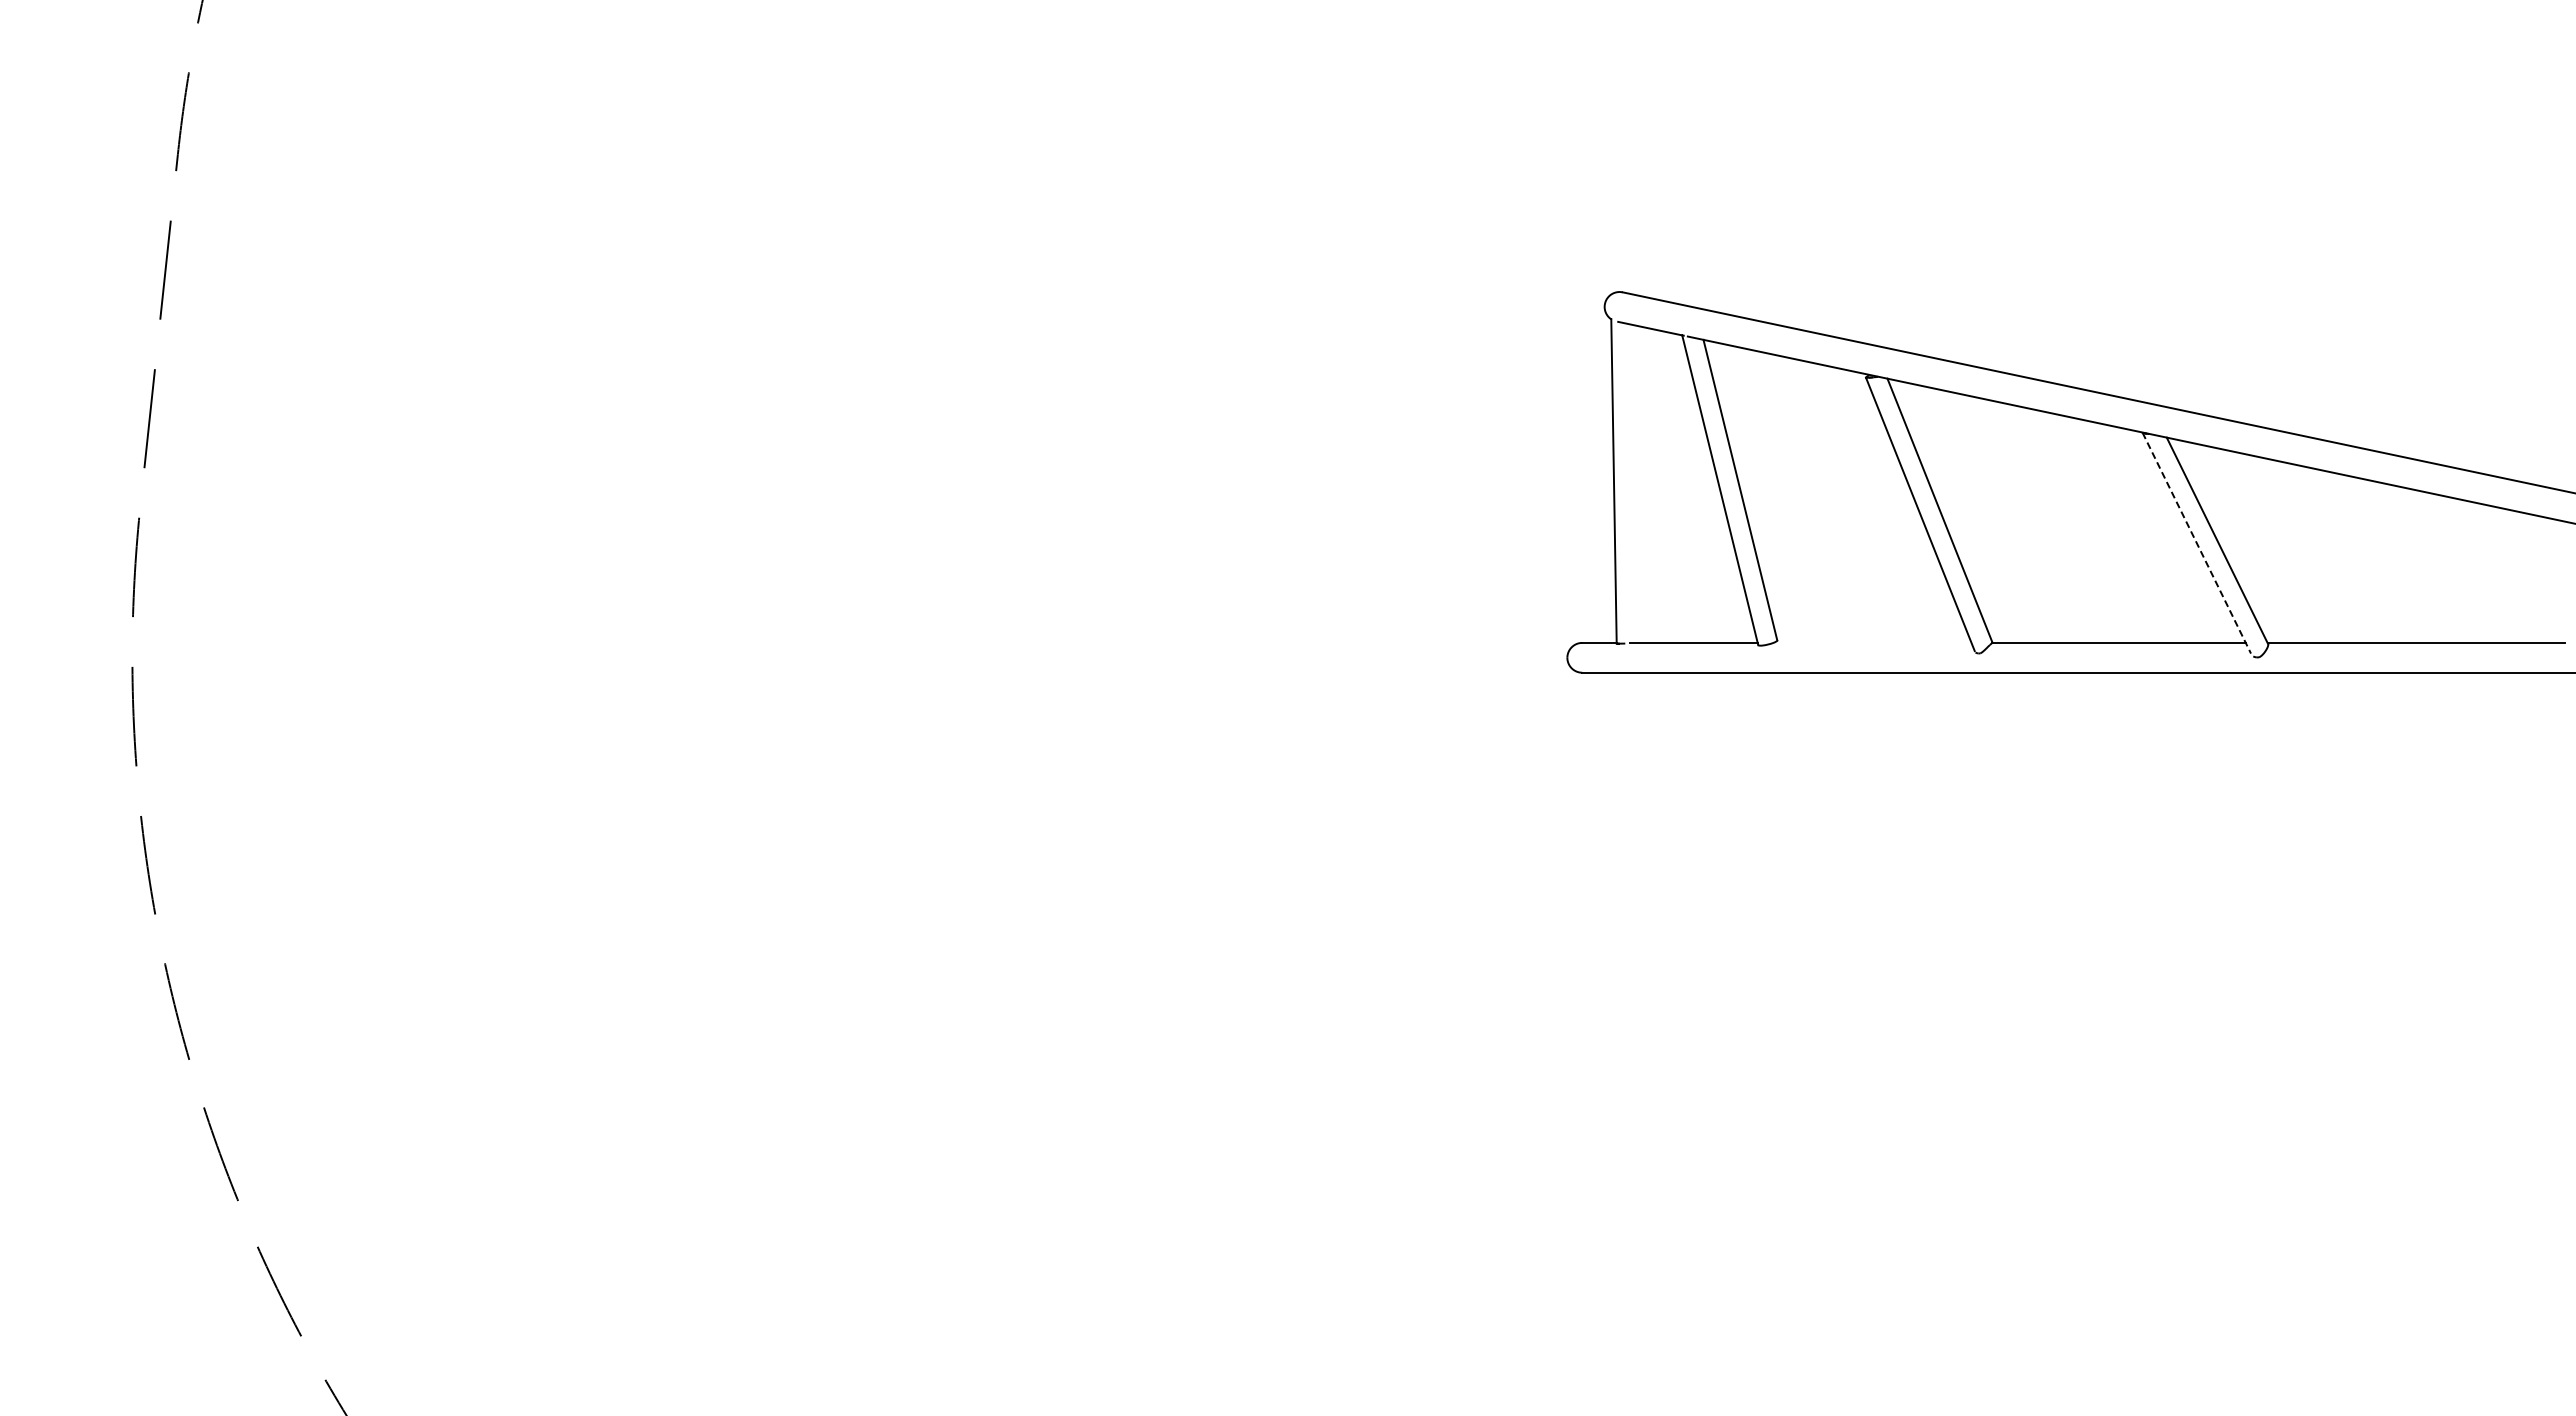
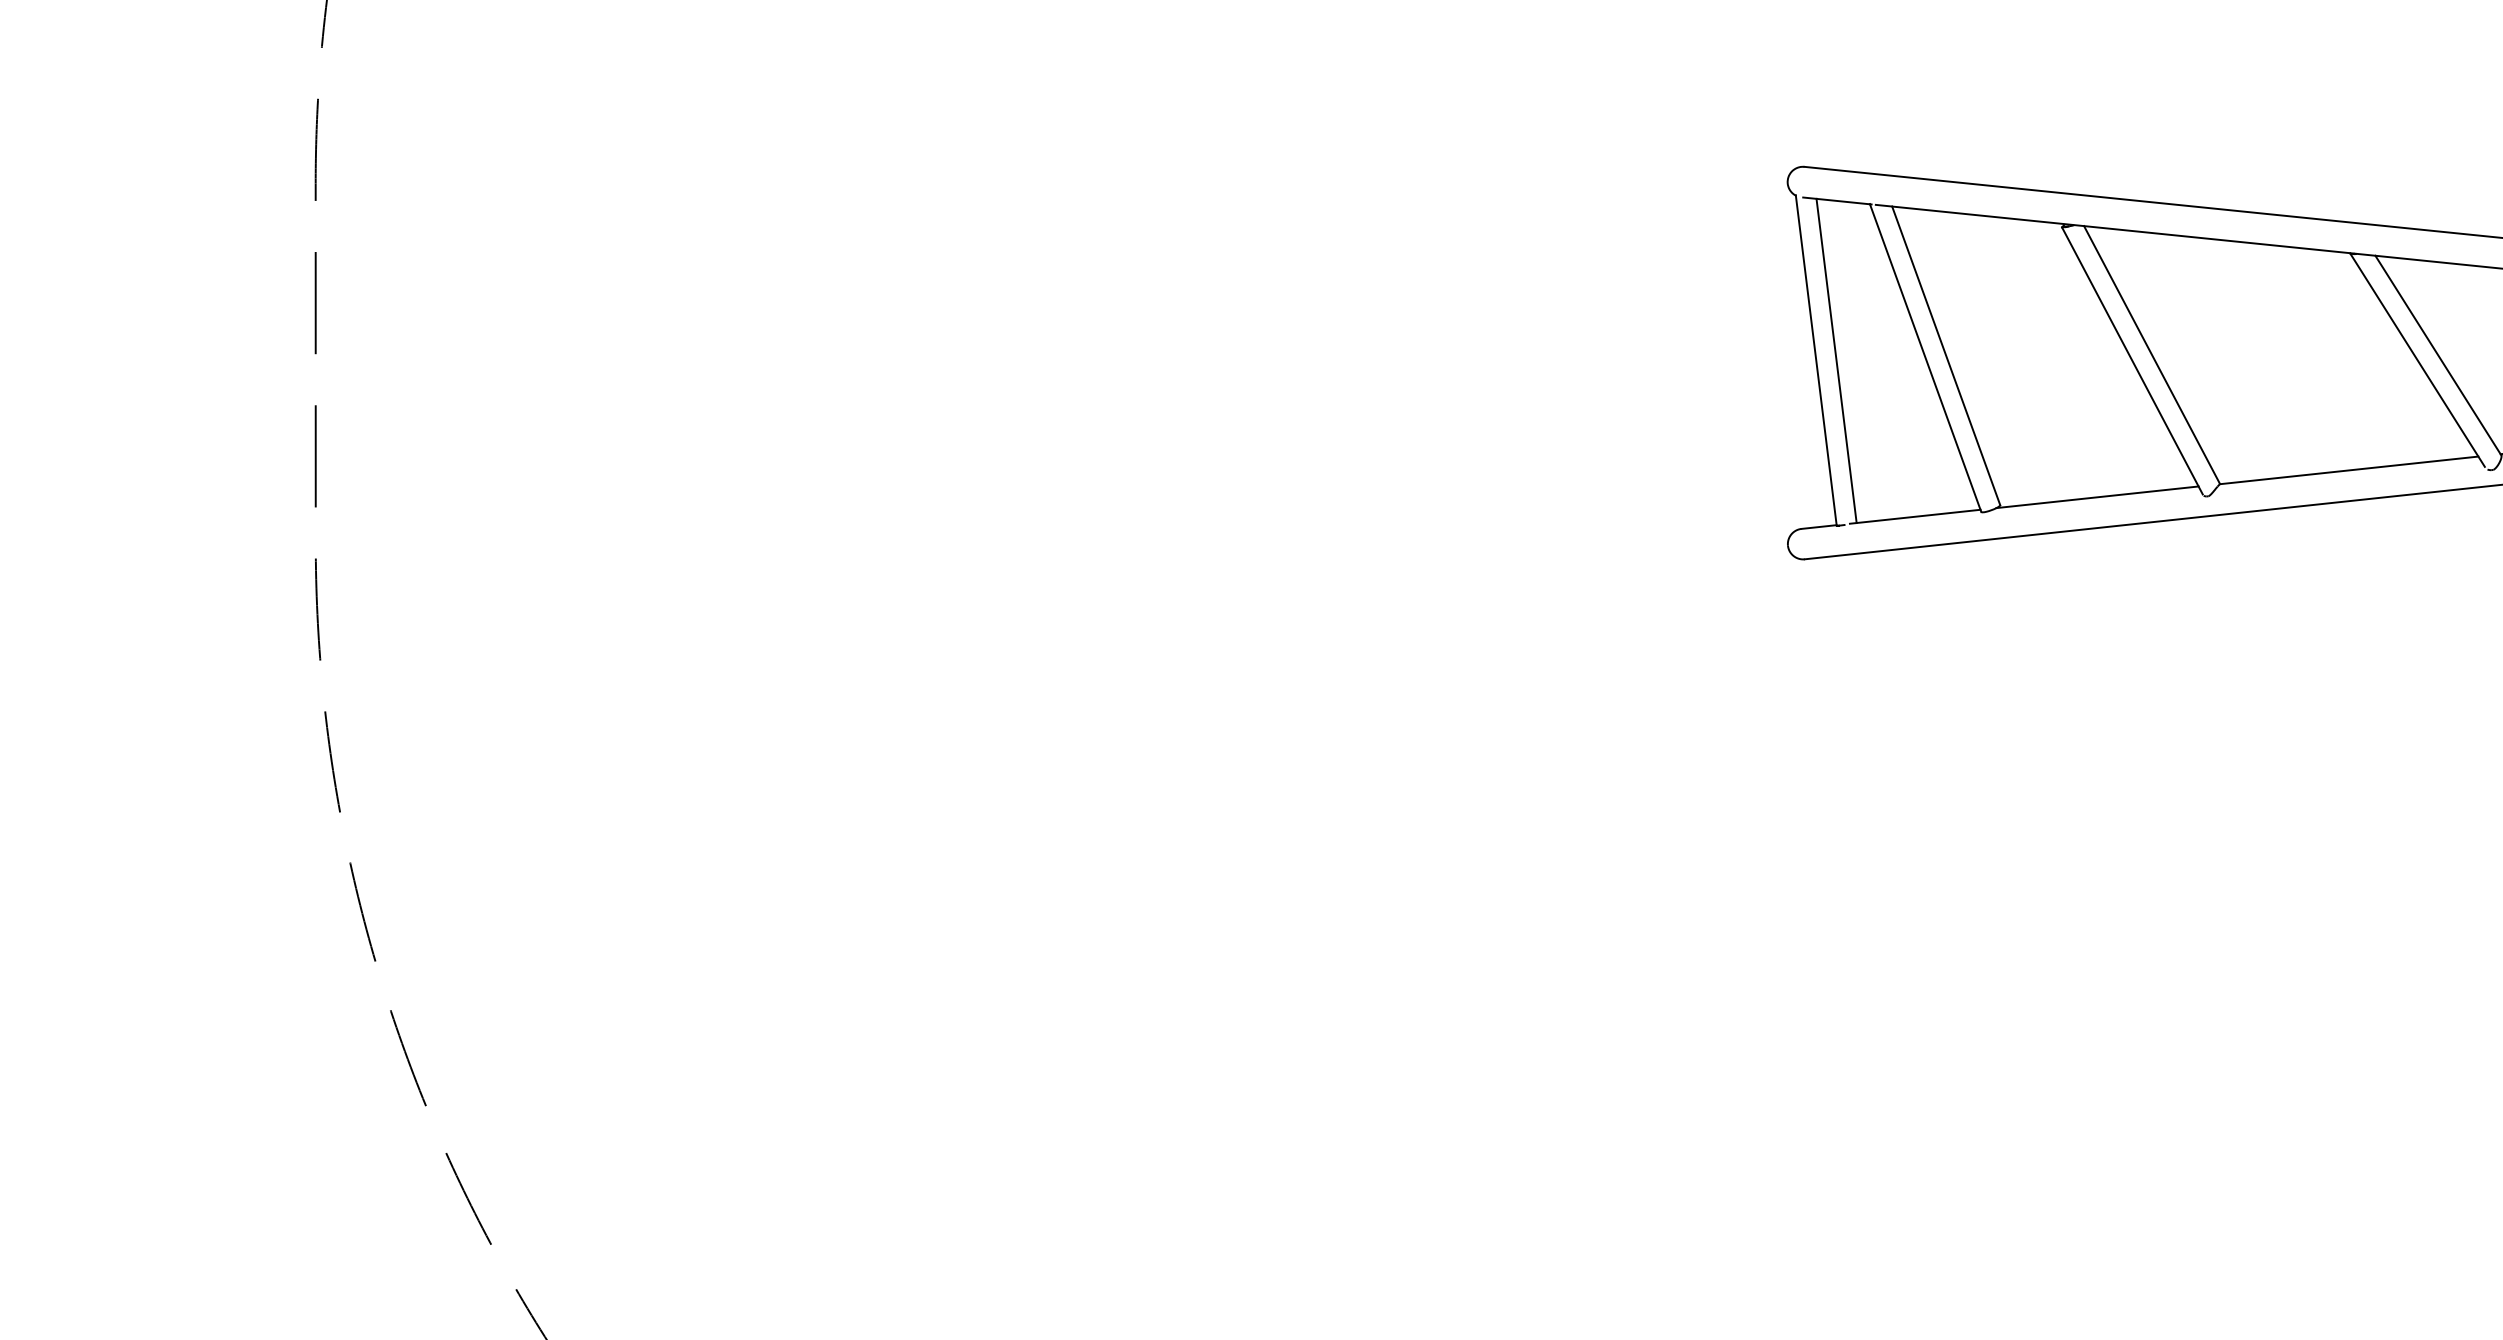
line: (1633, 483) -> (1836, 360), added
line: (2197, 543) -> (2418, 360), dashed -> solid
line: (1872, 642) -> (2097, 496), added

